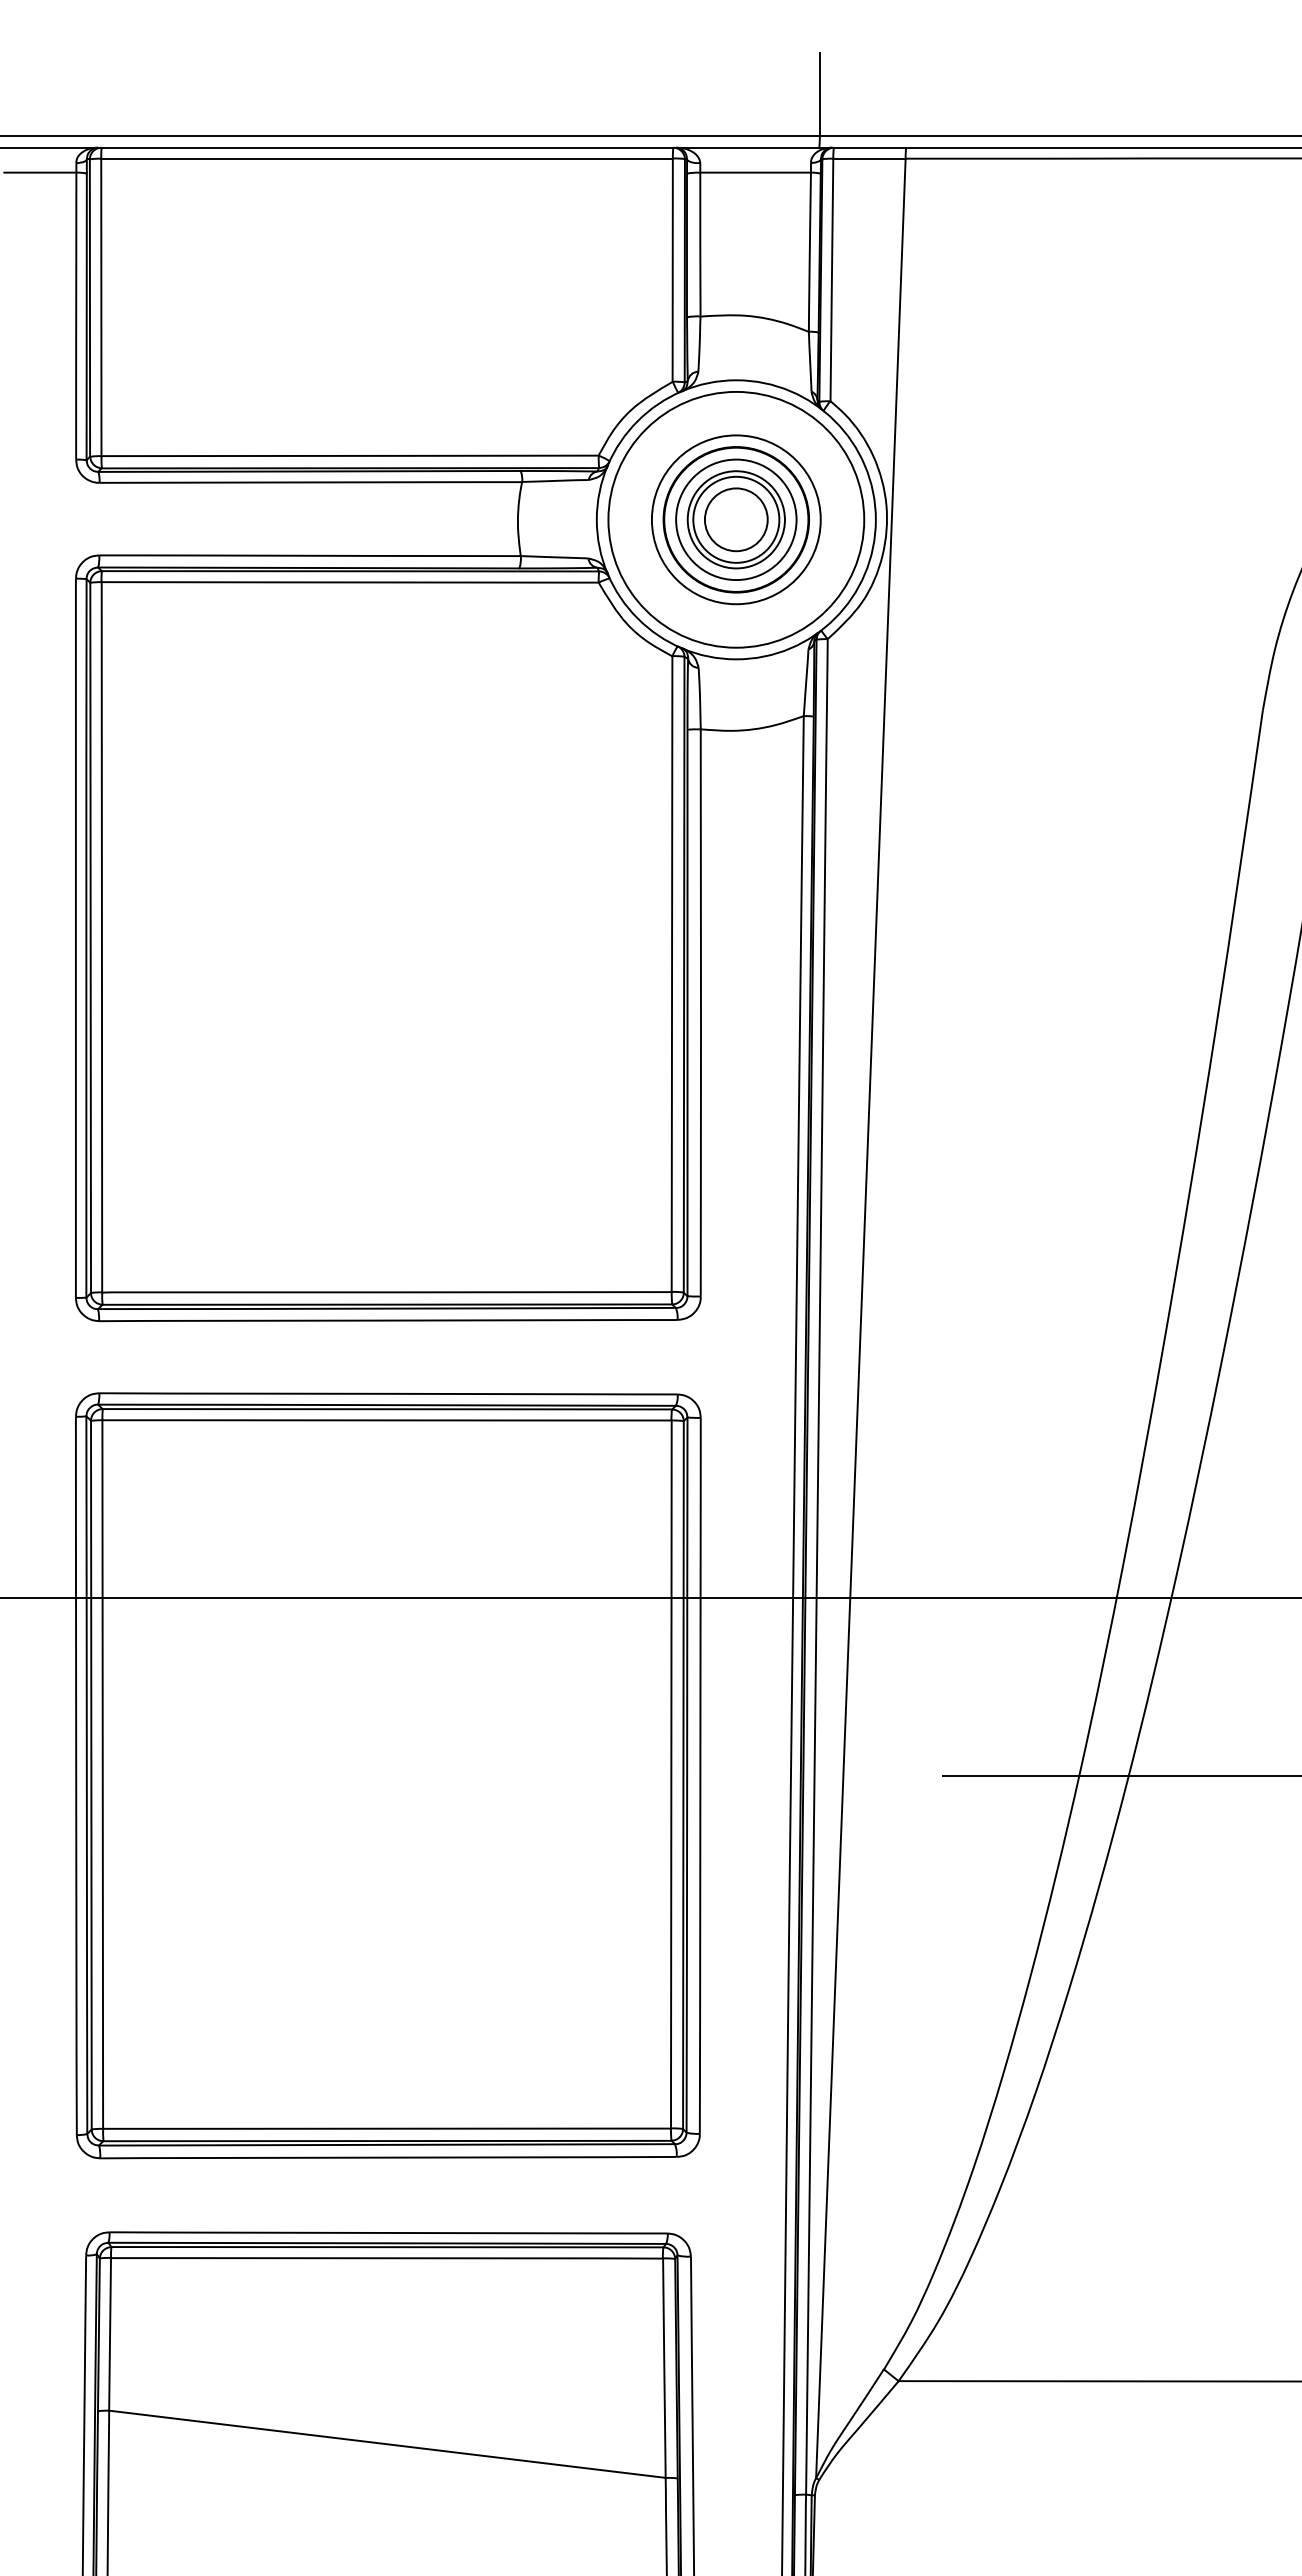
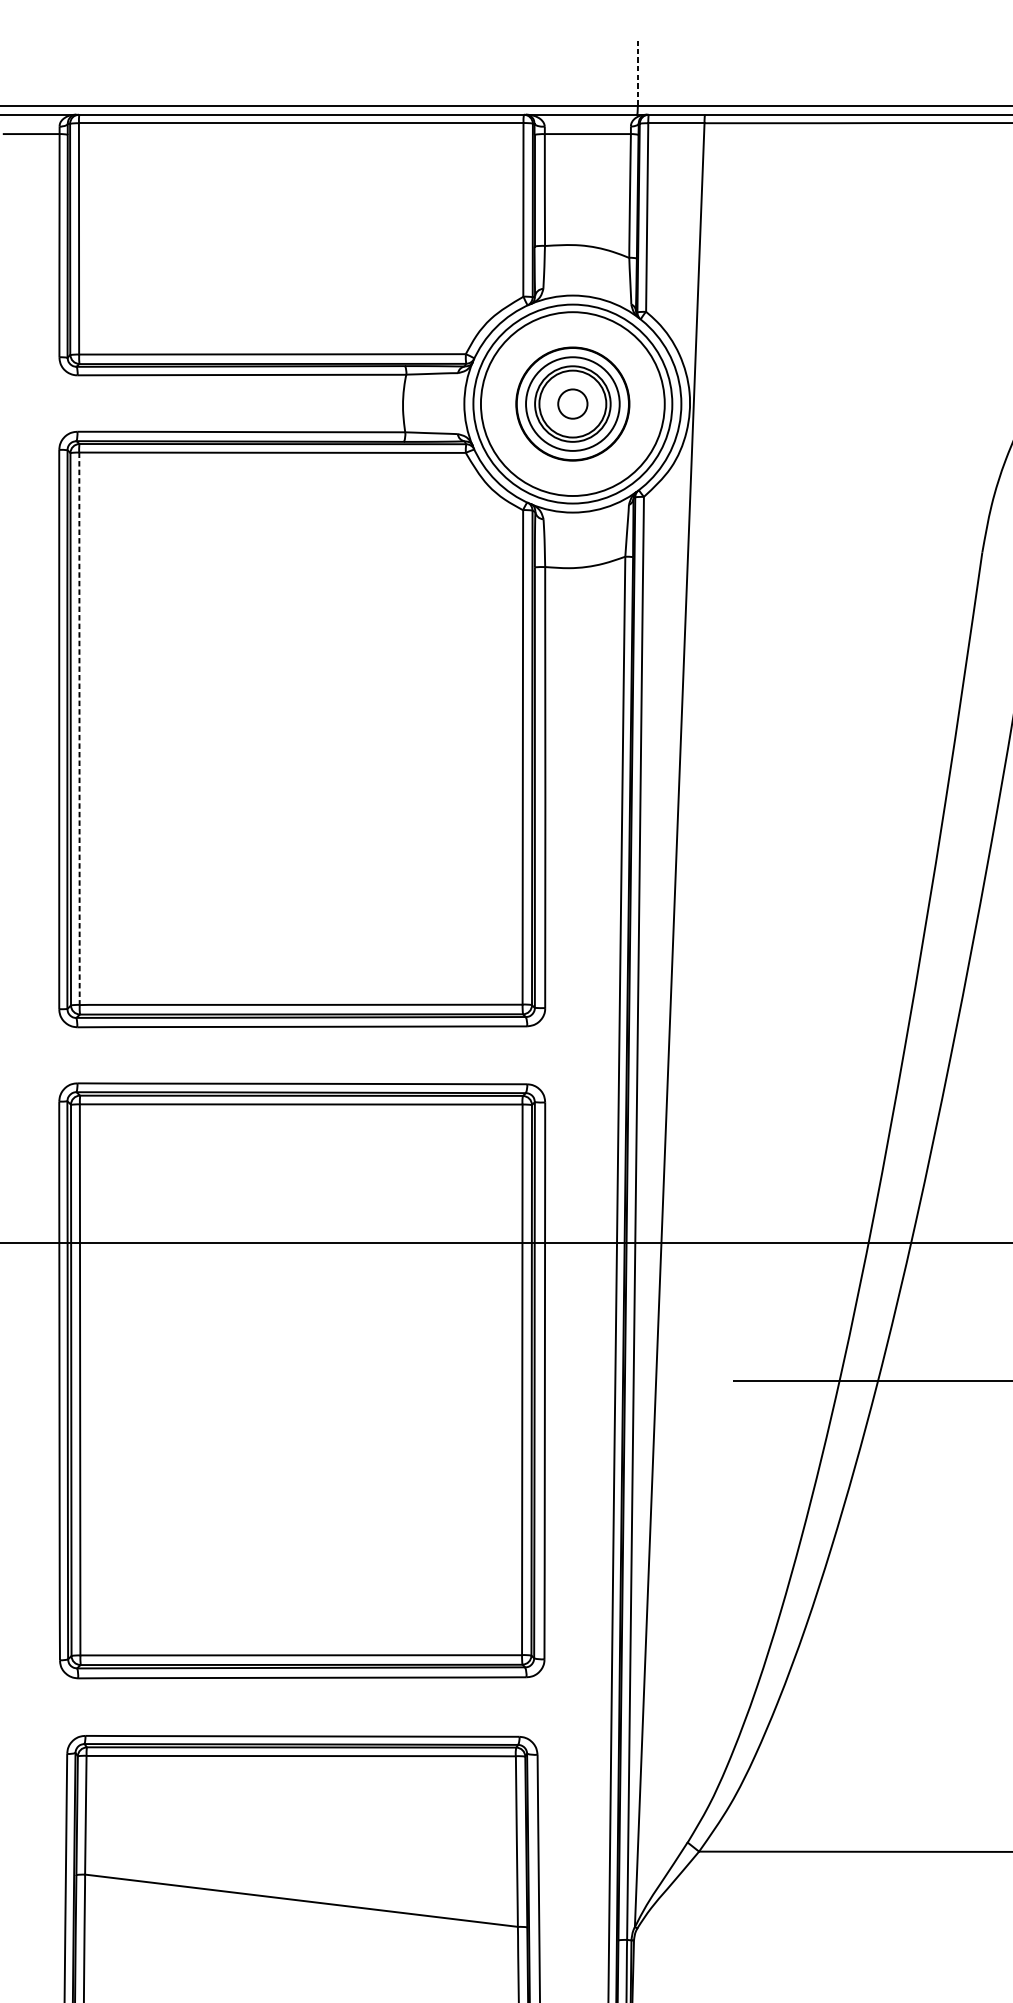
line: (819, 94) -> (637, 73), solid -> dashed
circle: (735, 519) -> (572, 403), size x0.6
circle: (735, 519) -> (572, 403), size x1.4
line: (101, 937) -> (79, 728), solid -> dashed

